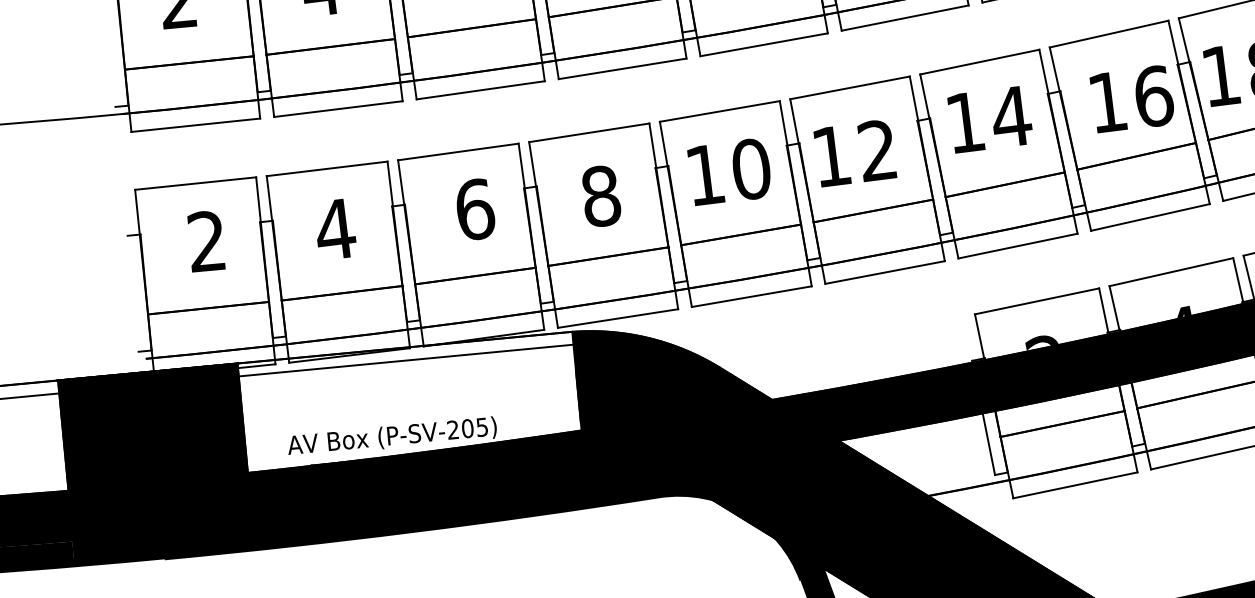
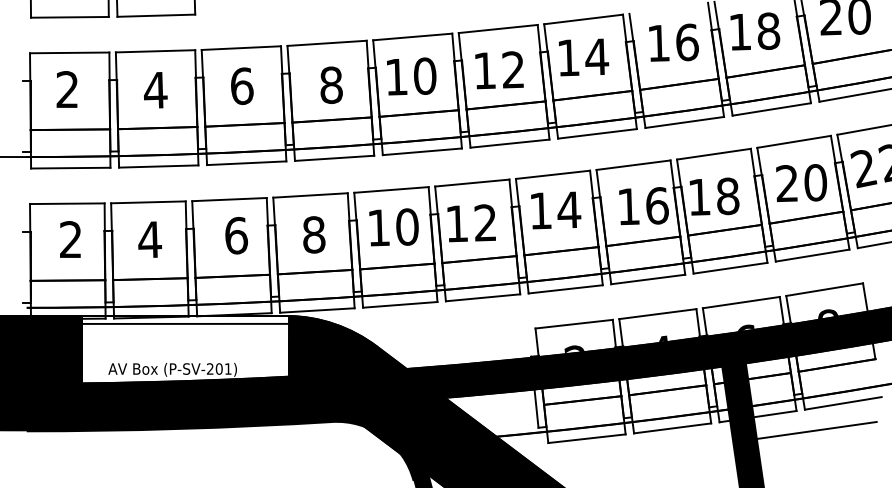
text: (481, 426) -> (227, 368), (P-SV-205) -> (P-SV-201)

